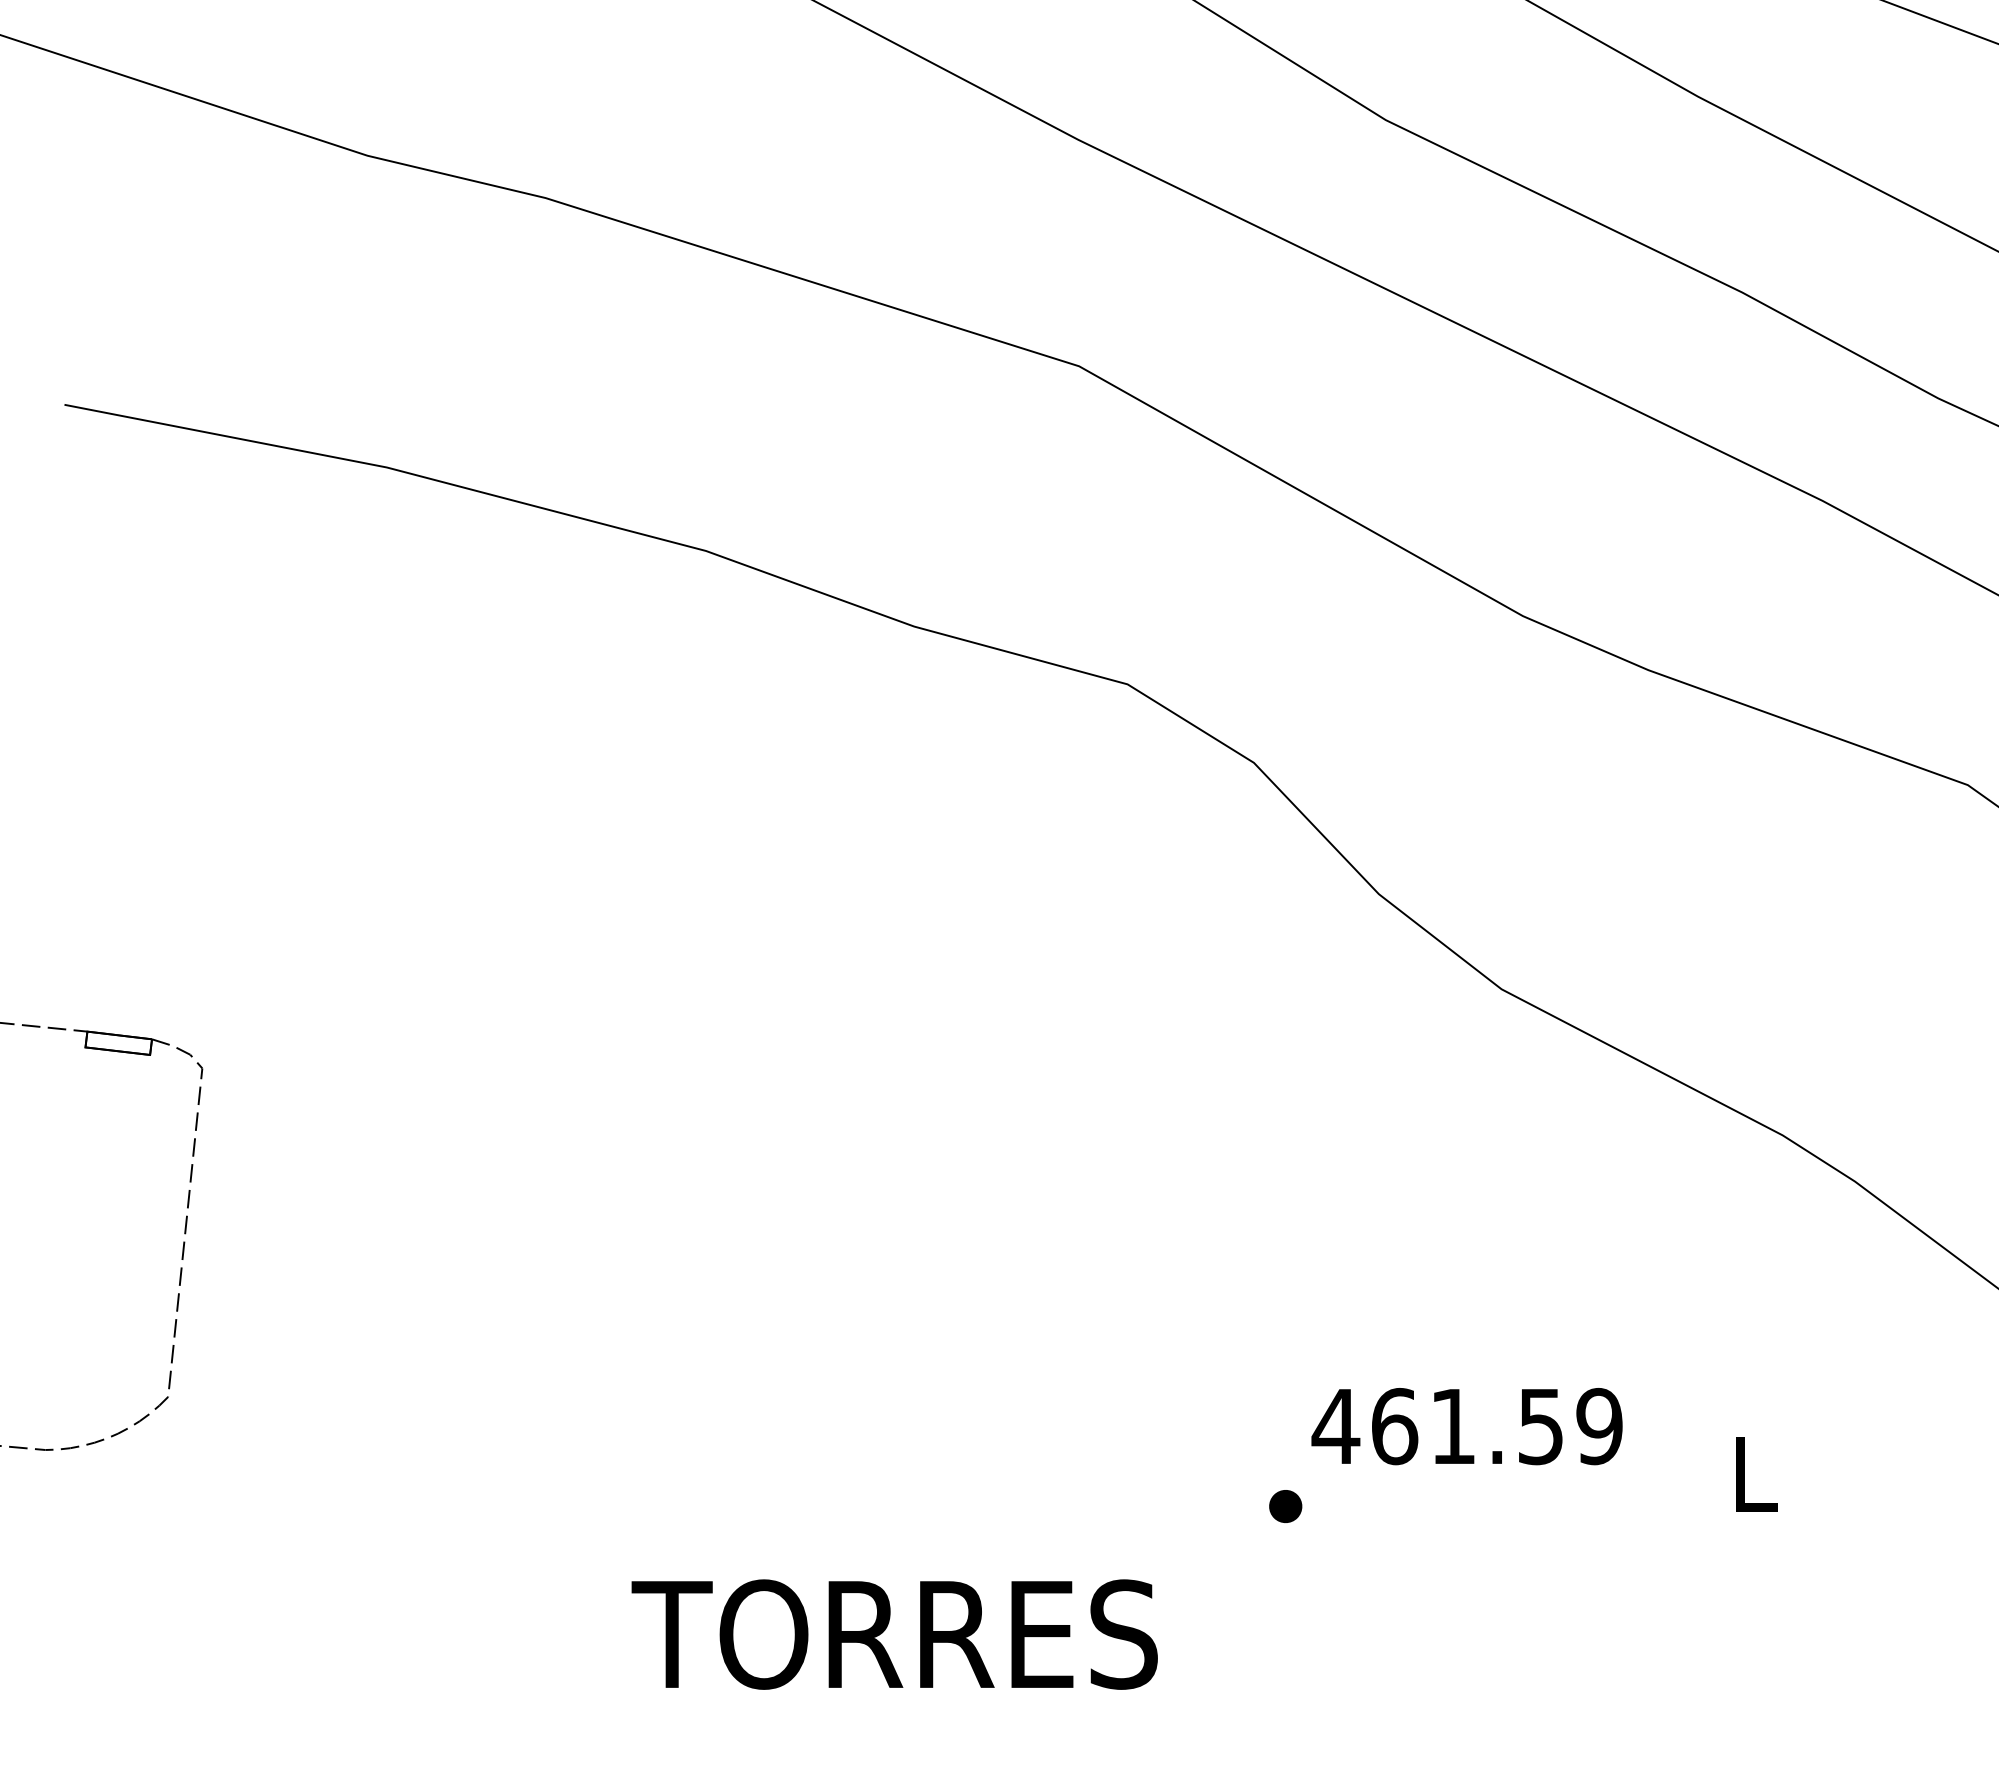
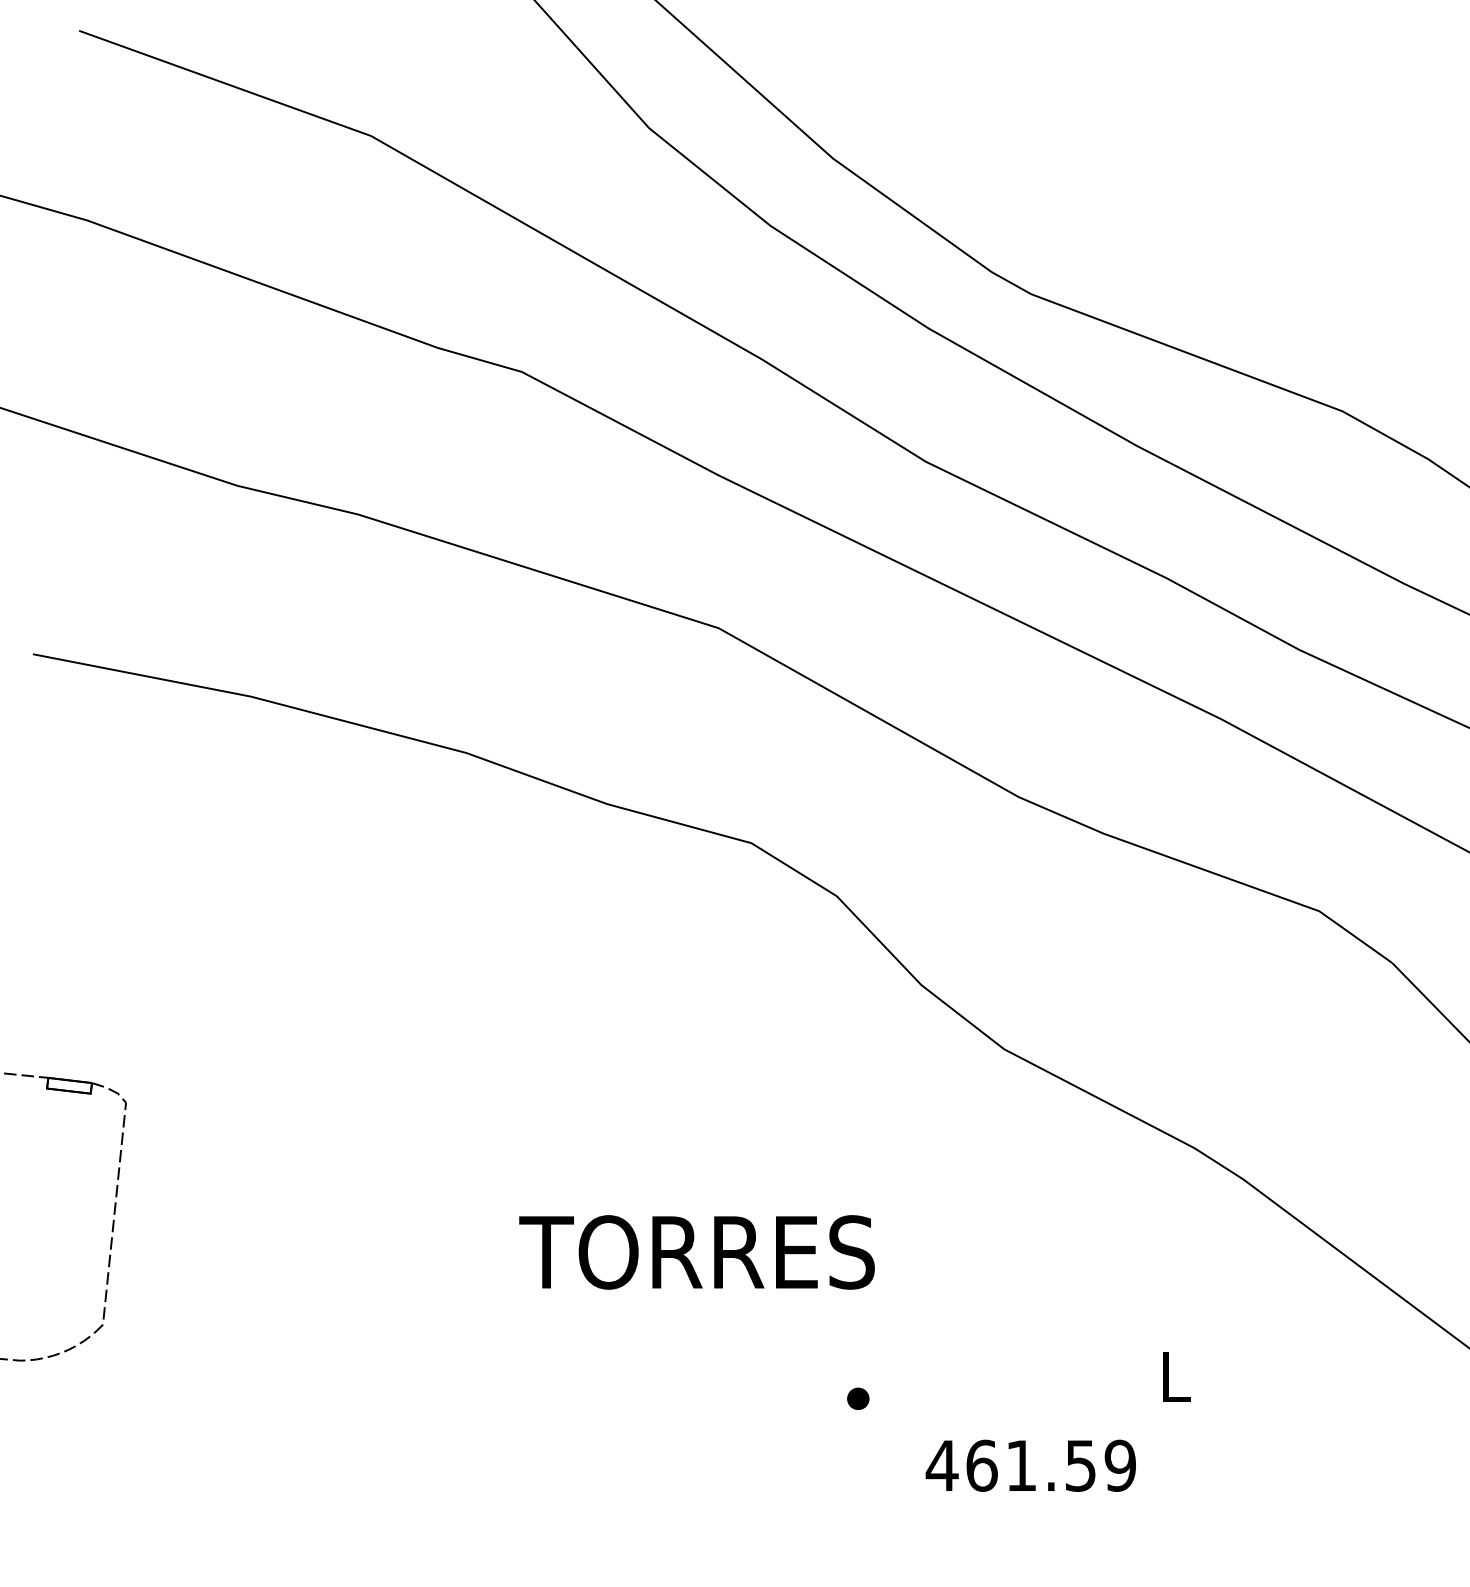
text: (1466, 1426) -> (1030, 1465), moved
text: (893, 1634) -> (696, 1252), moved

